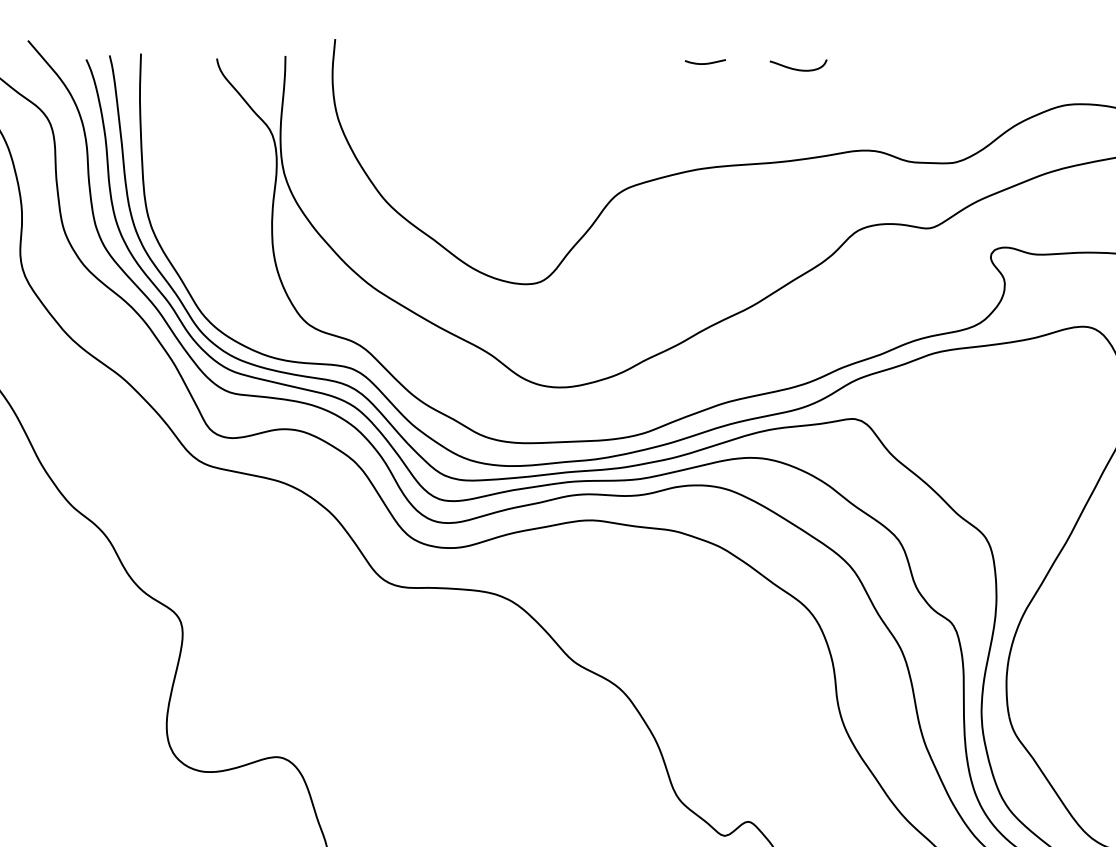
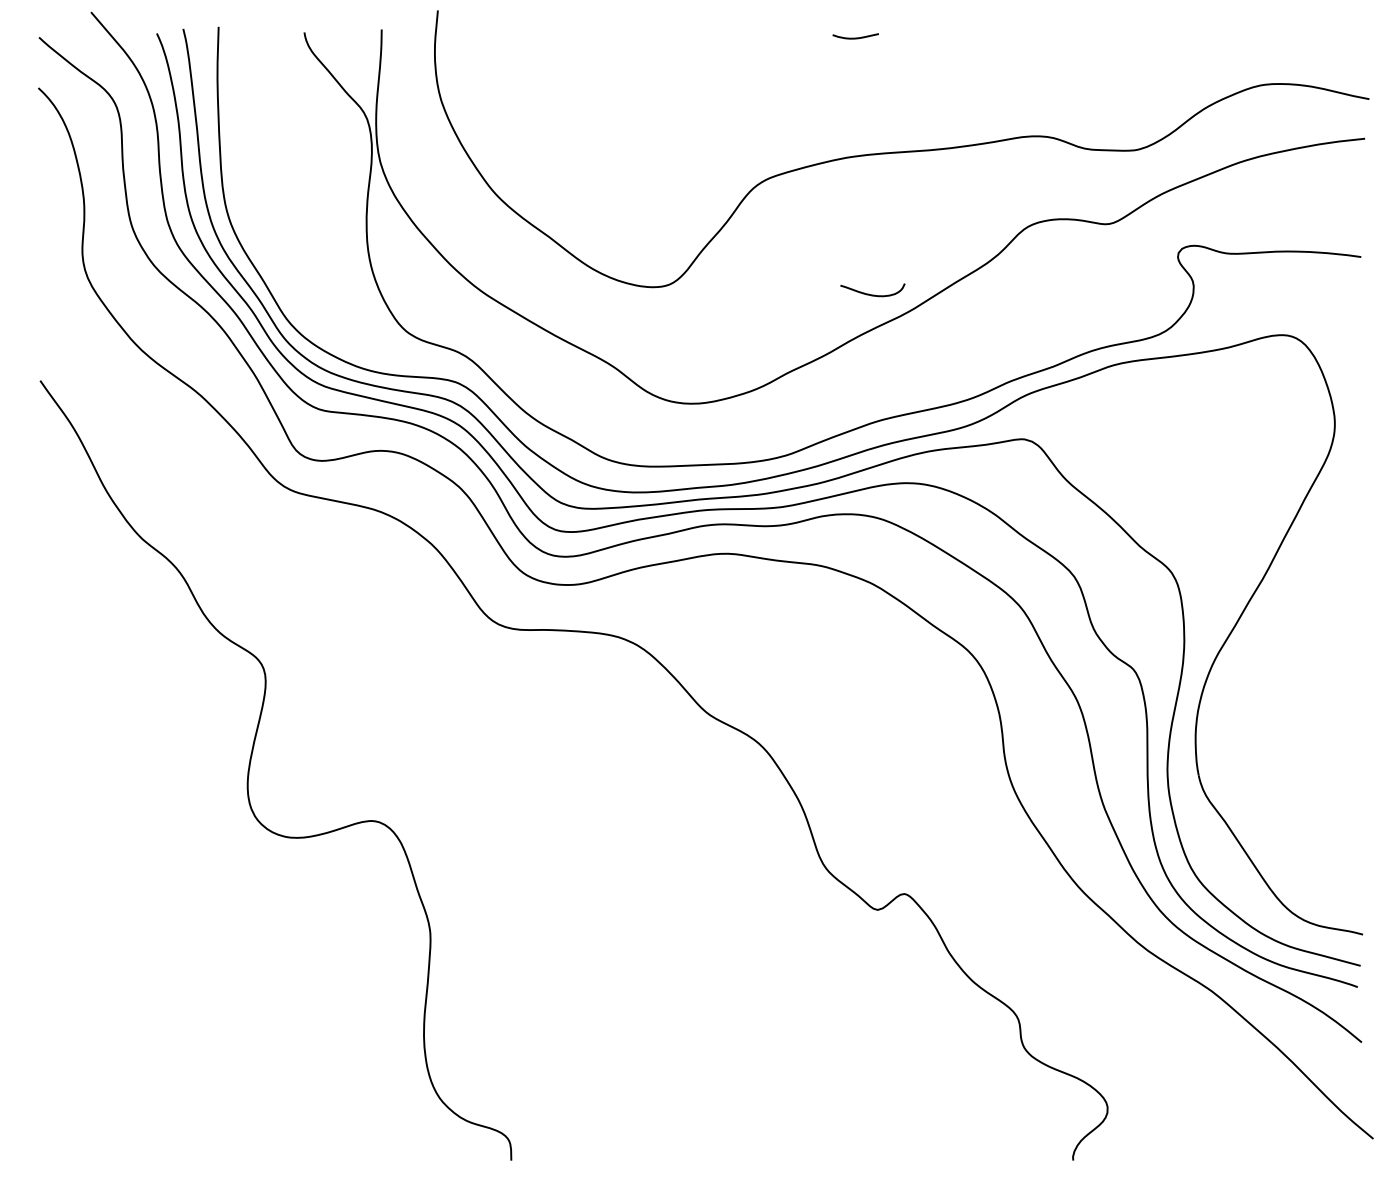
curve: (798, 69) -> (872, 294), moved

